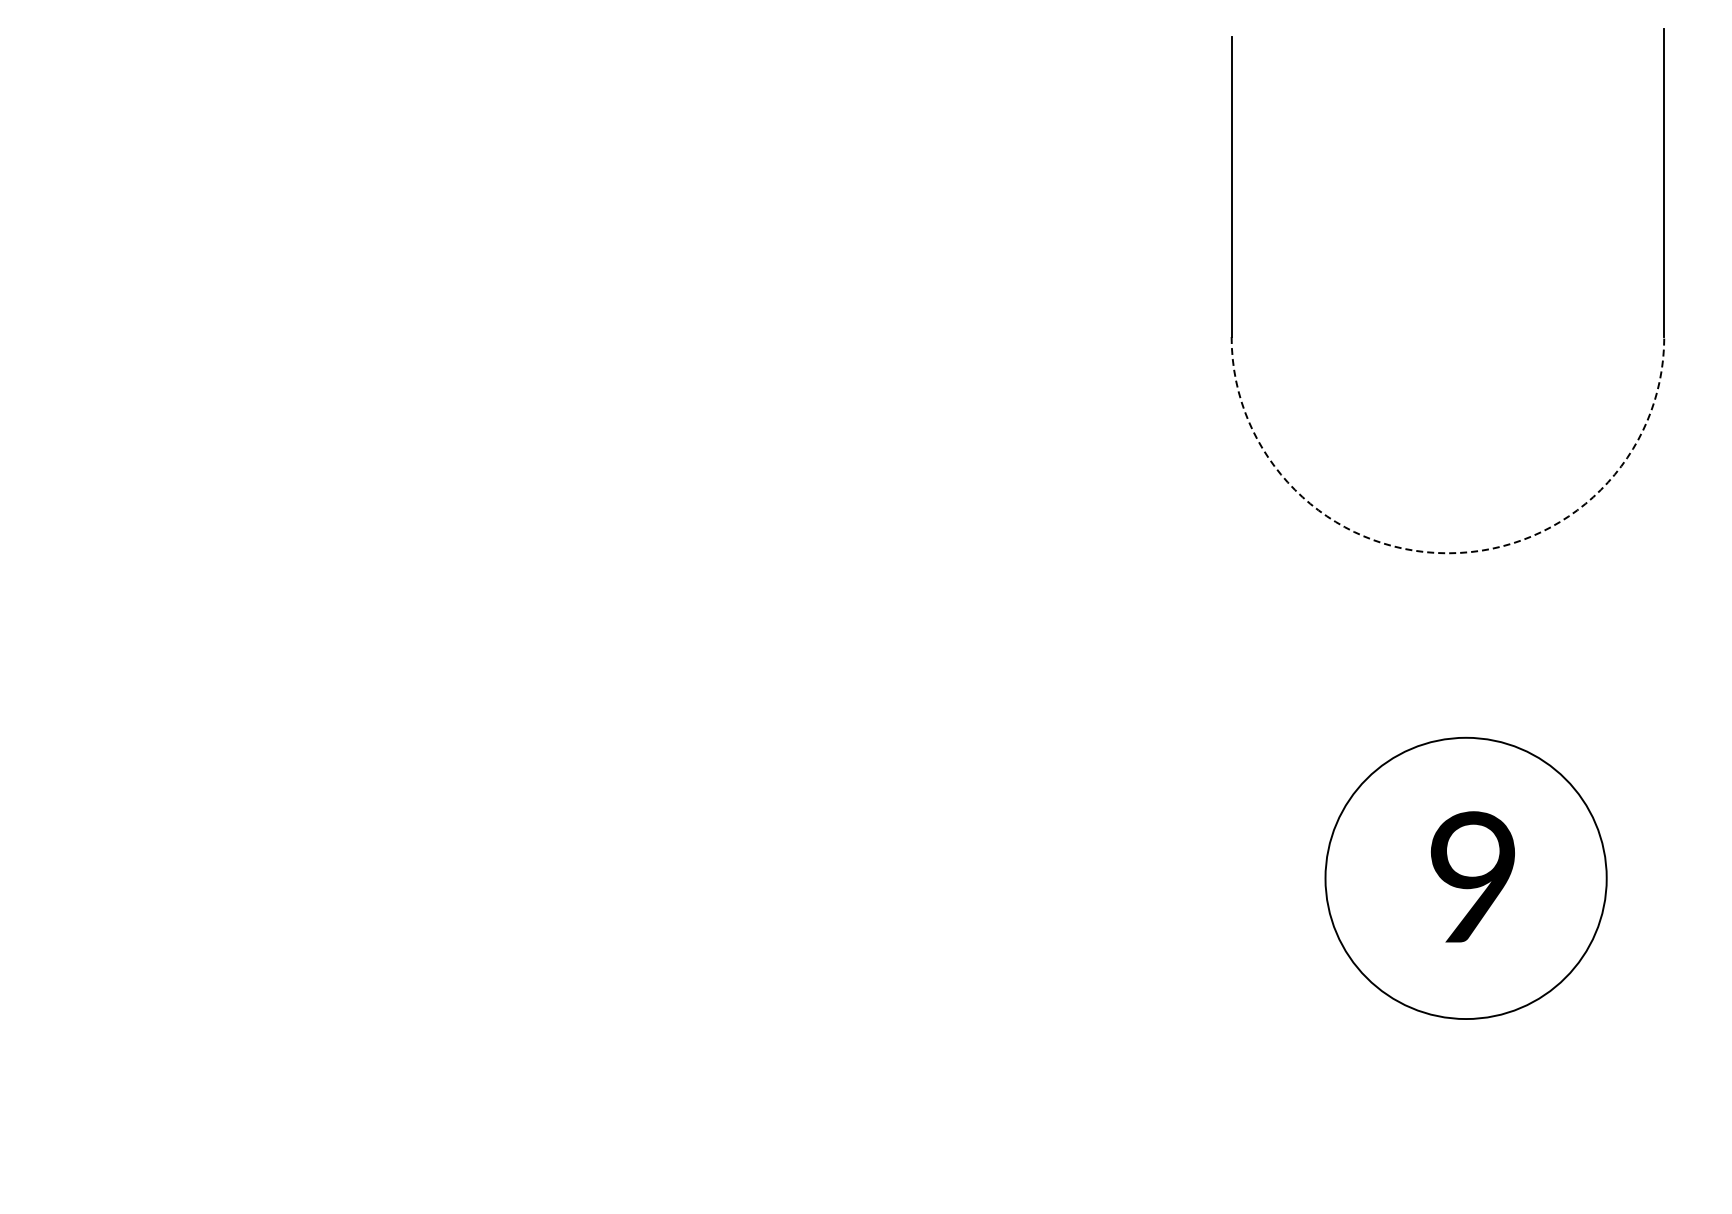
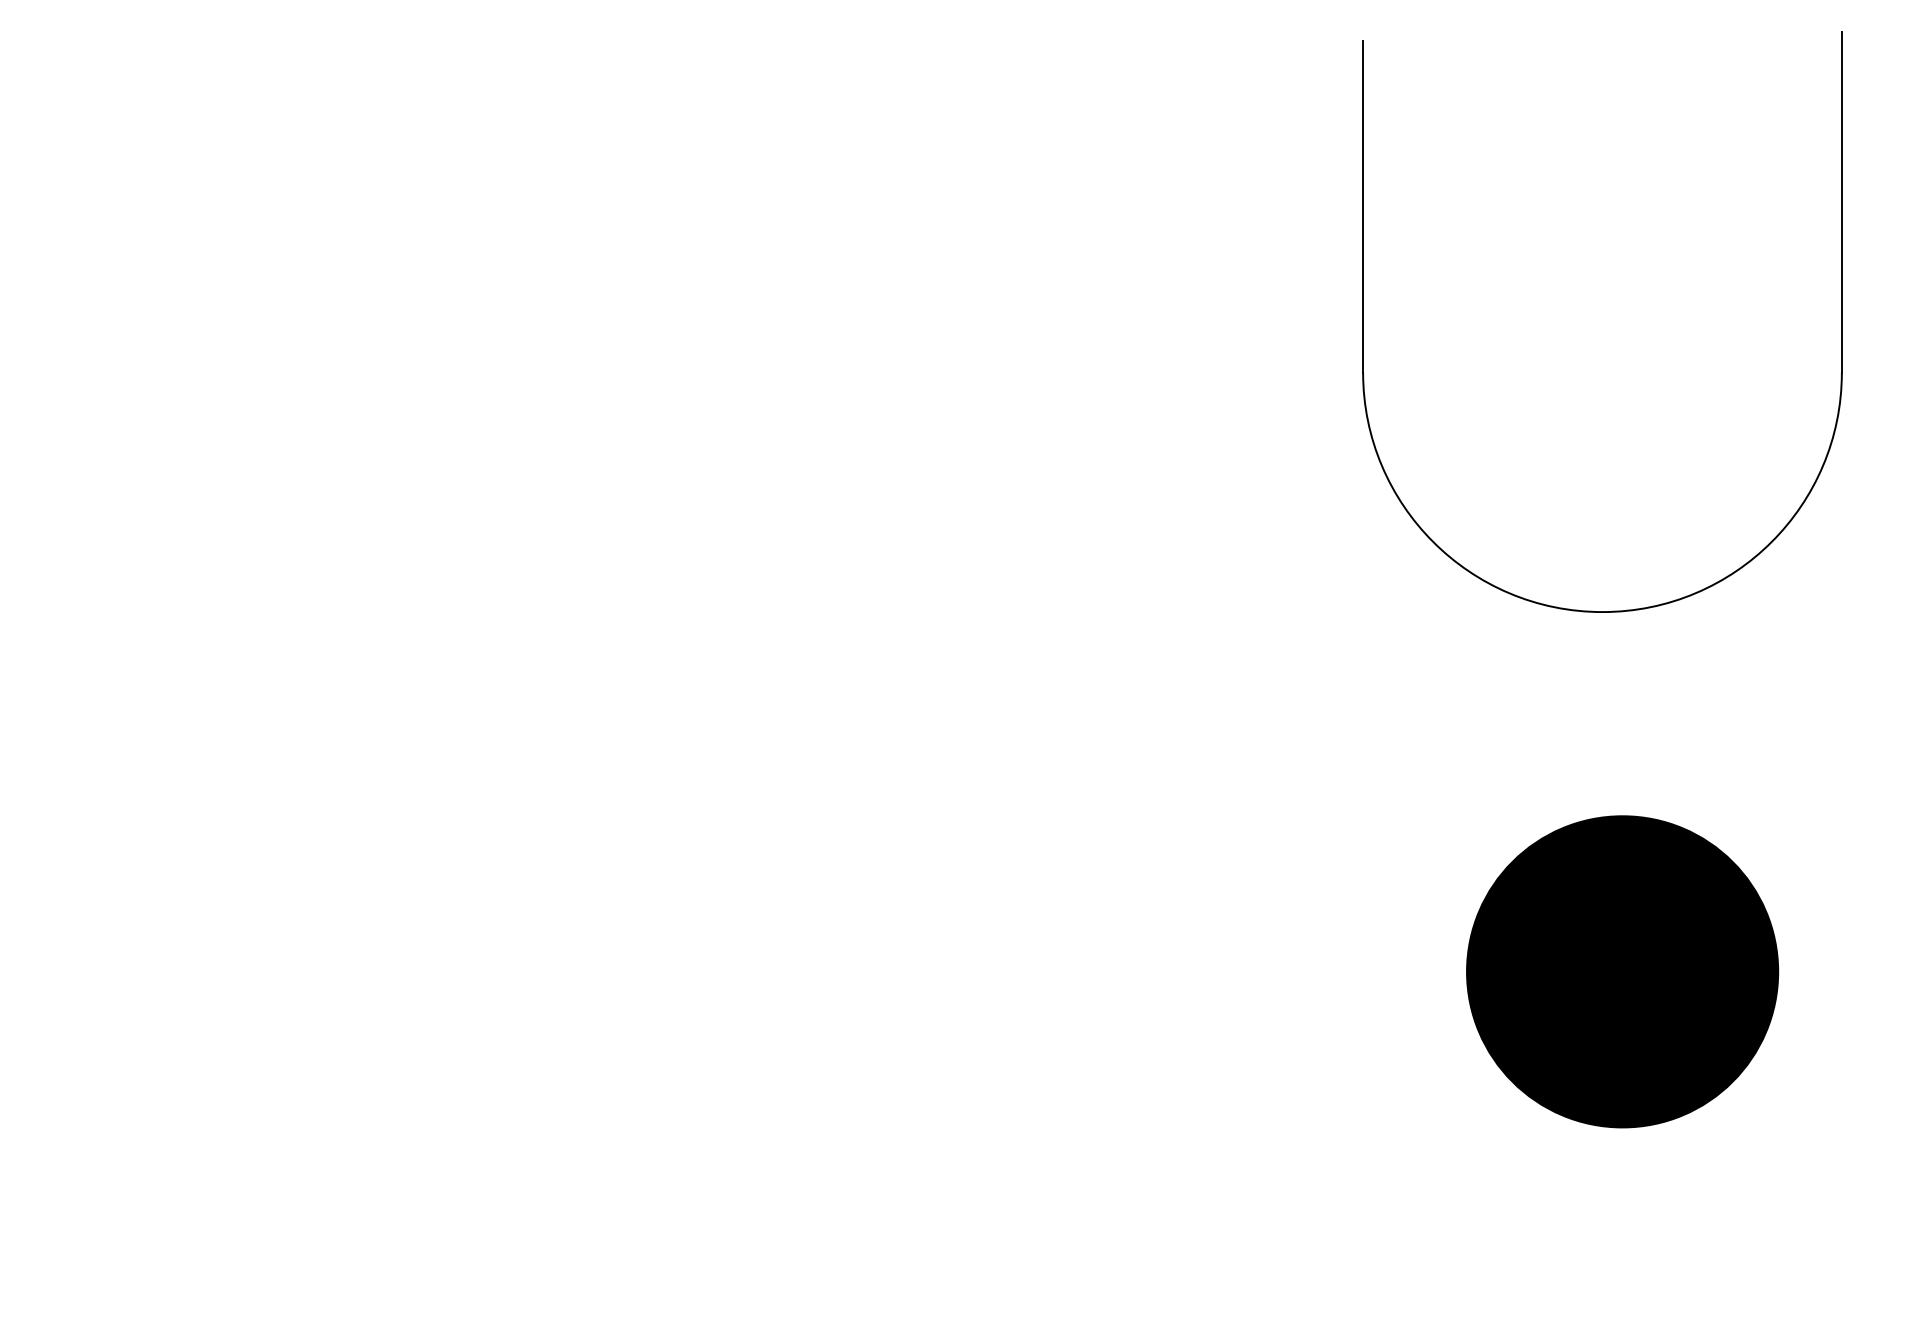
arc: (1447, 553) -> (1601, 612), dashed -> solid
fill: (1465, 878) -> (1621, 971), added

